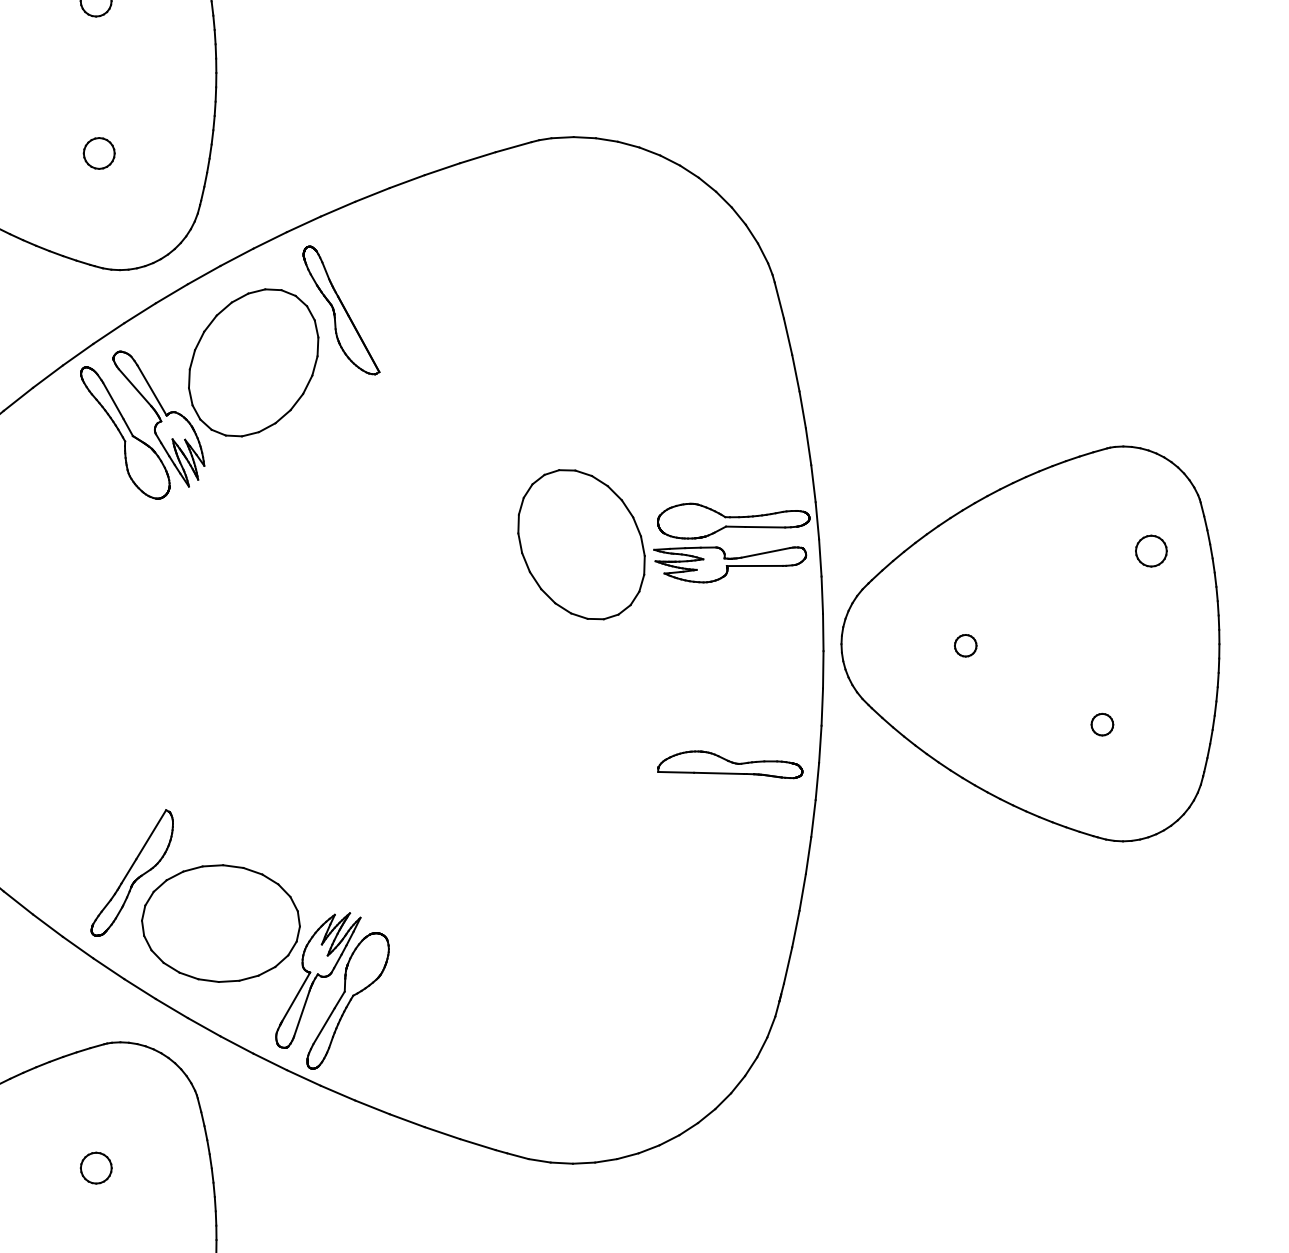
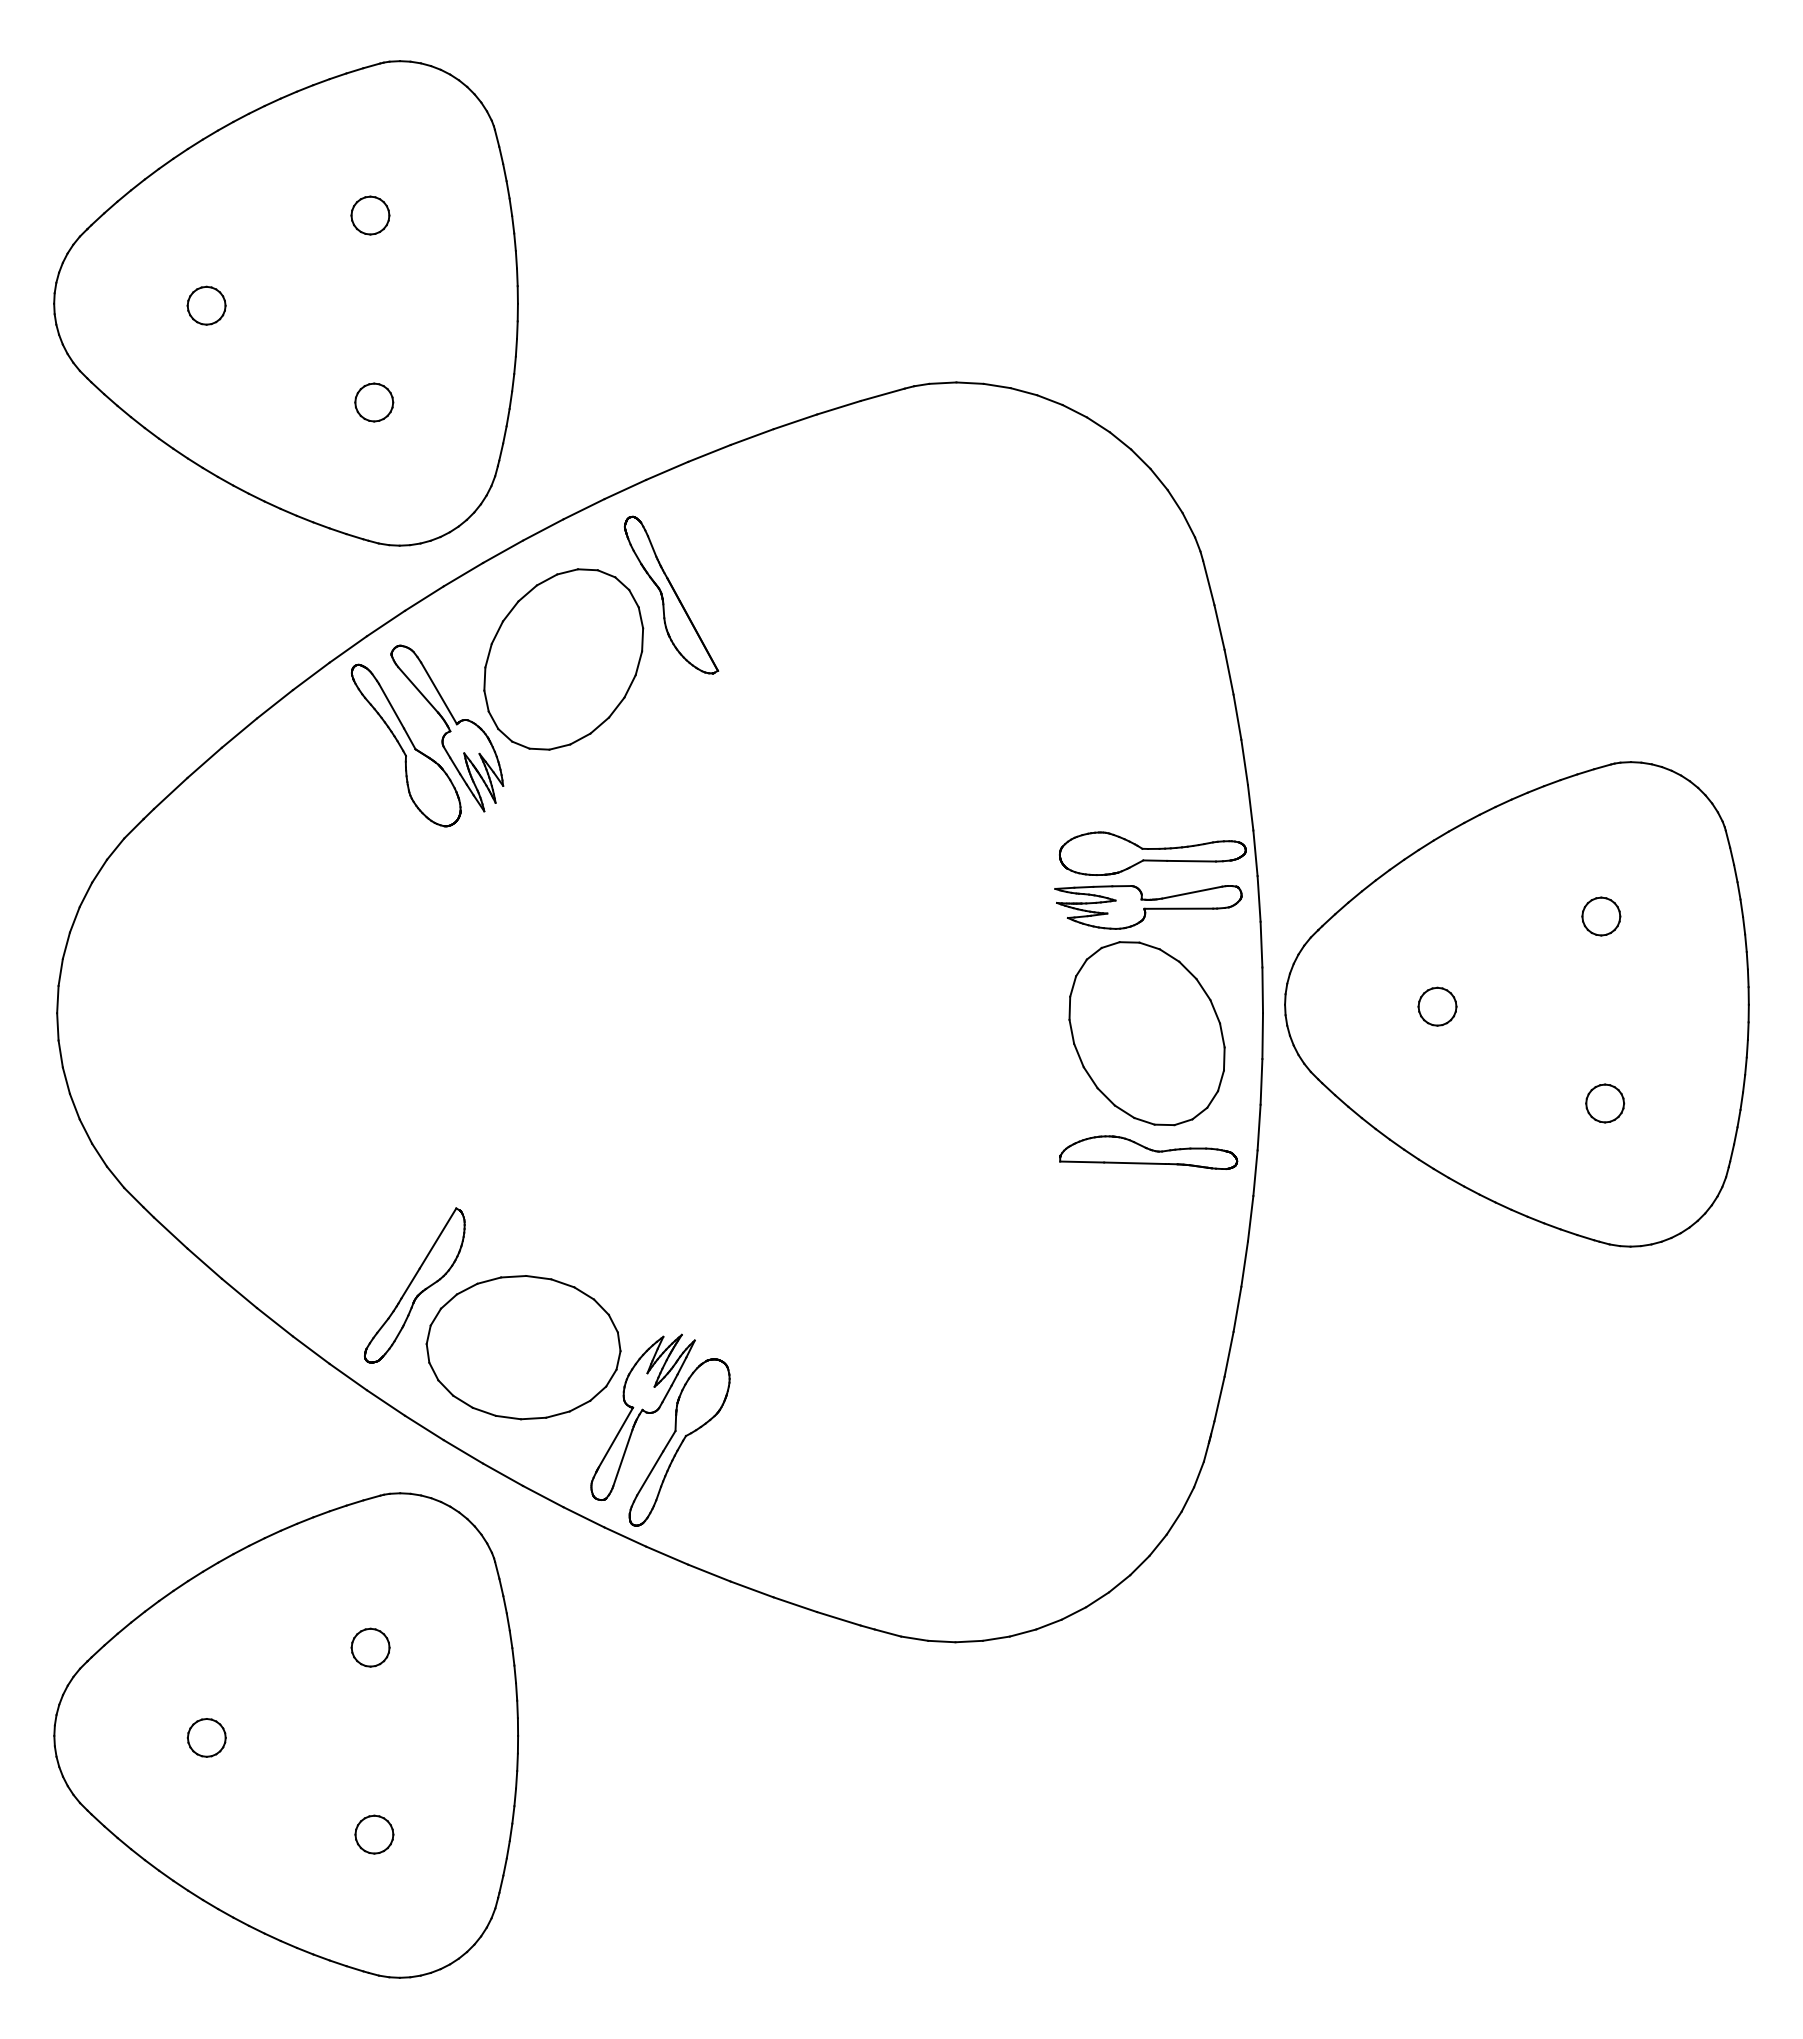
part: (581, 544) -> (1146, 1033), moved
part: (1151, 551) -> (1601, 916), moved
part: (965, 645) -> (1437, 1006), size x1.43
part: (1102, 724) -> (1605, 1103), size x1.43

